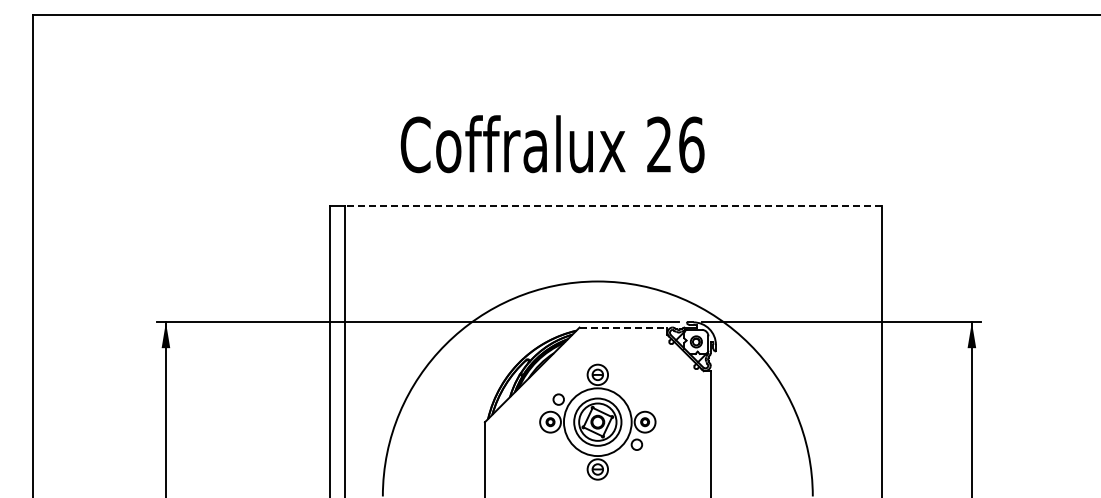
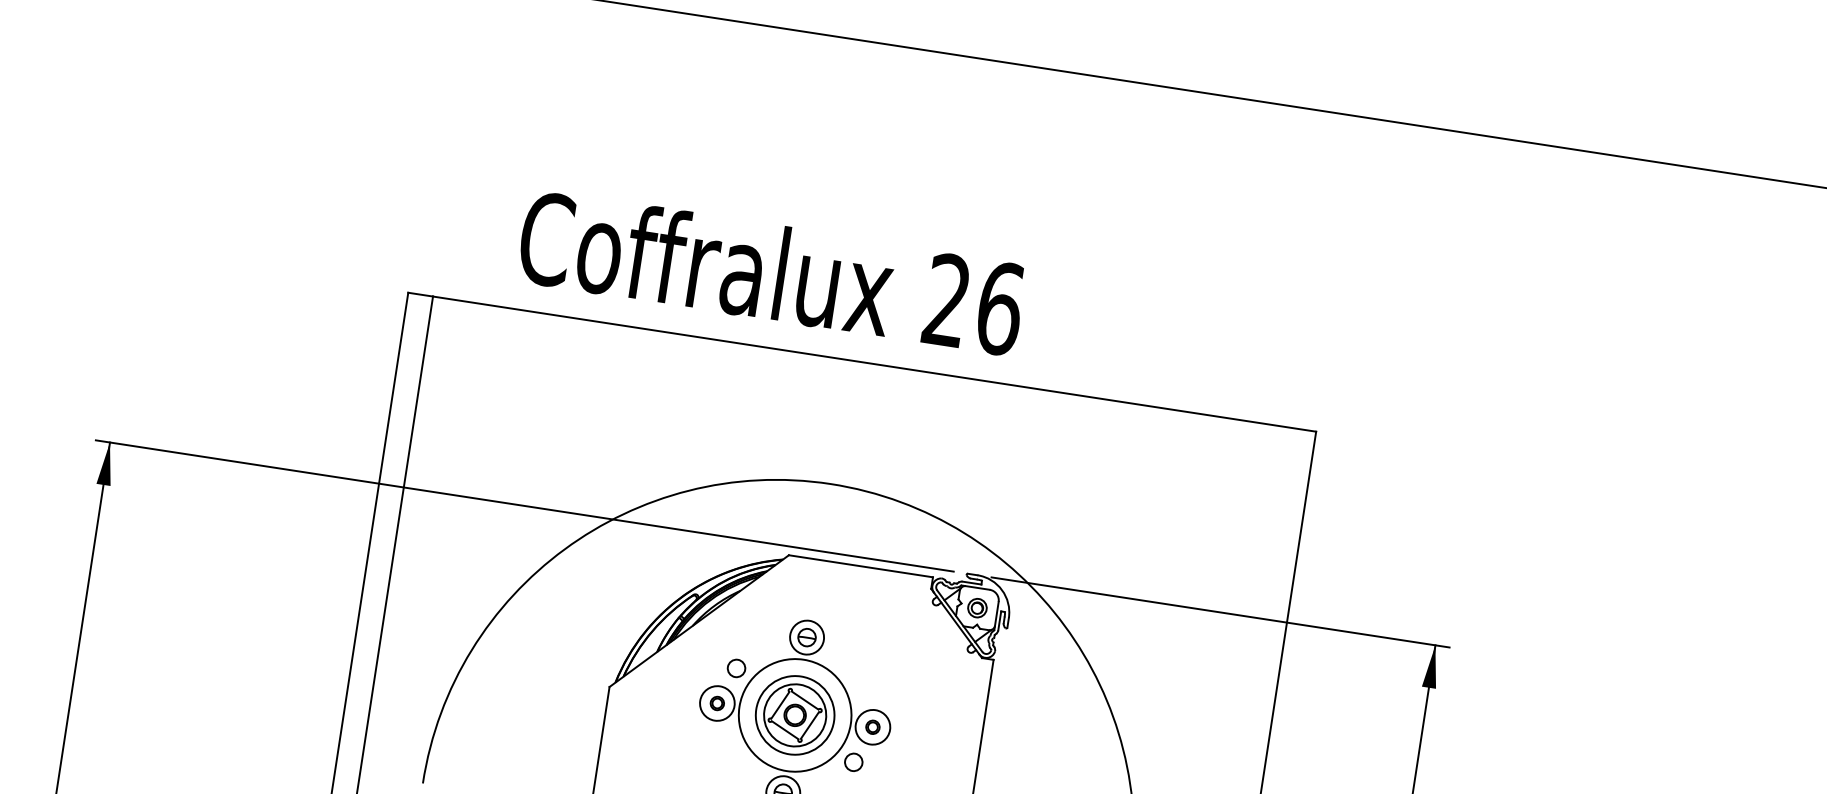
text: (552, 144) -> (771, 272), moved
line: (613, 206) -> (875, 364), dashed -> solid
line: (623, 327) -> (861, 566), dashed -> solid

